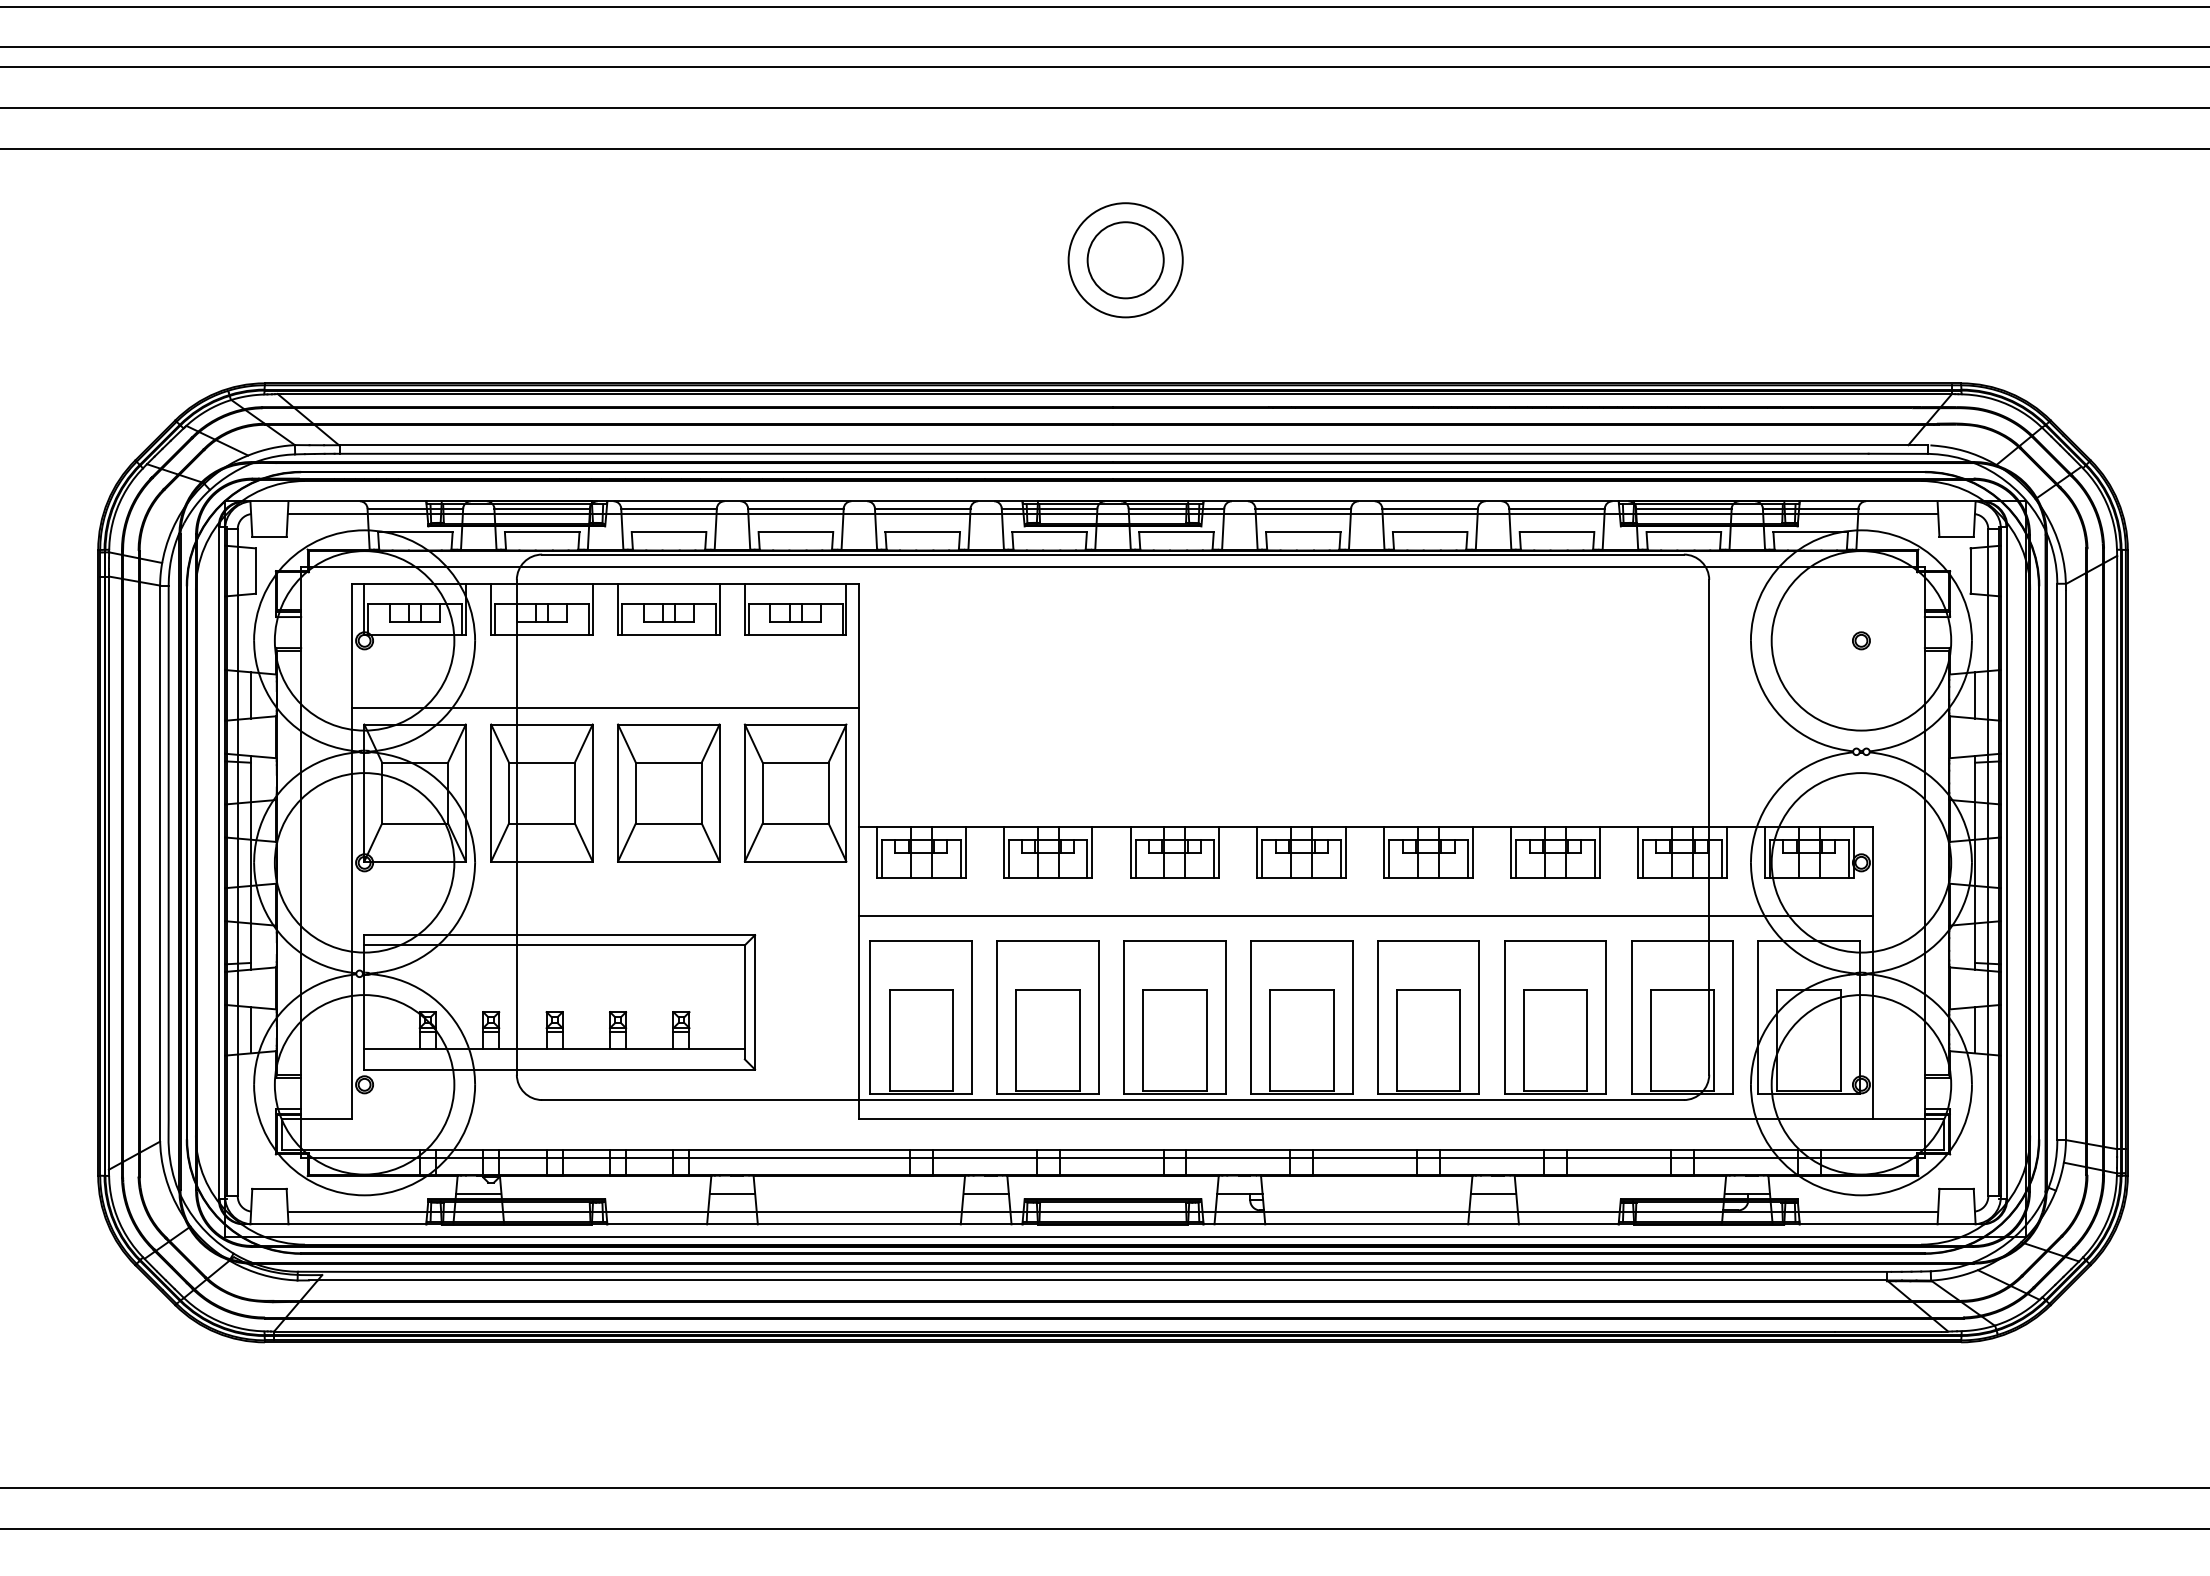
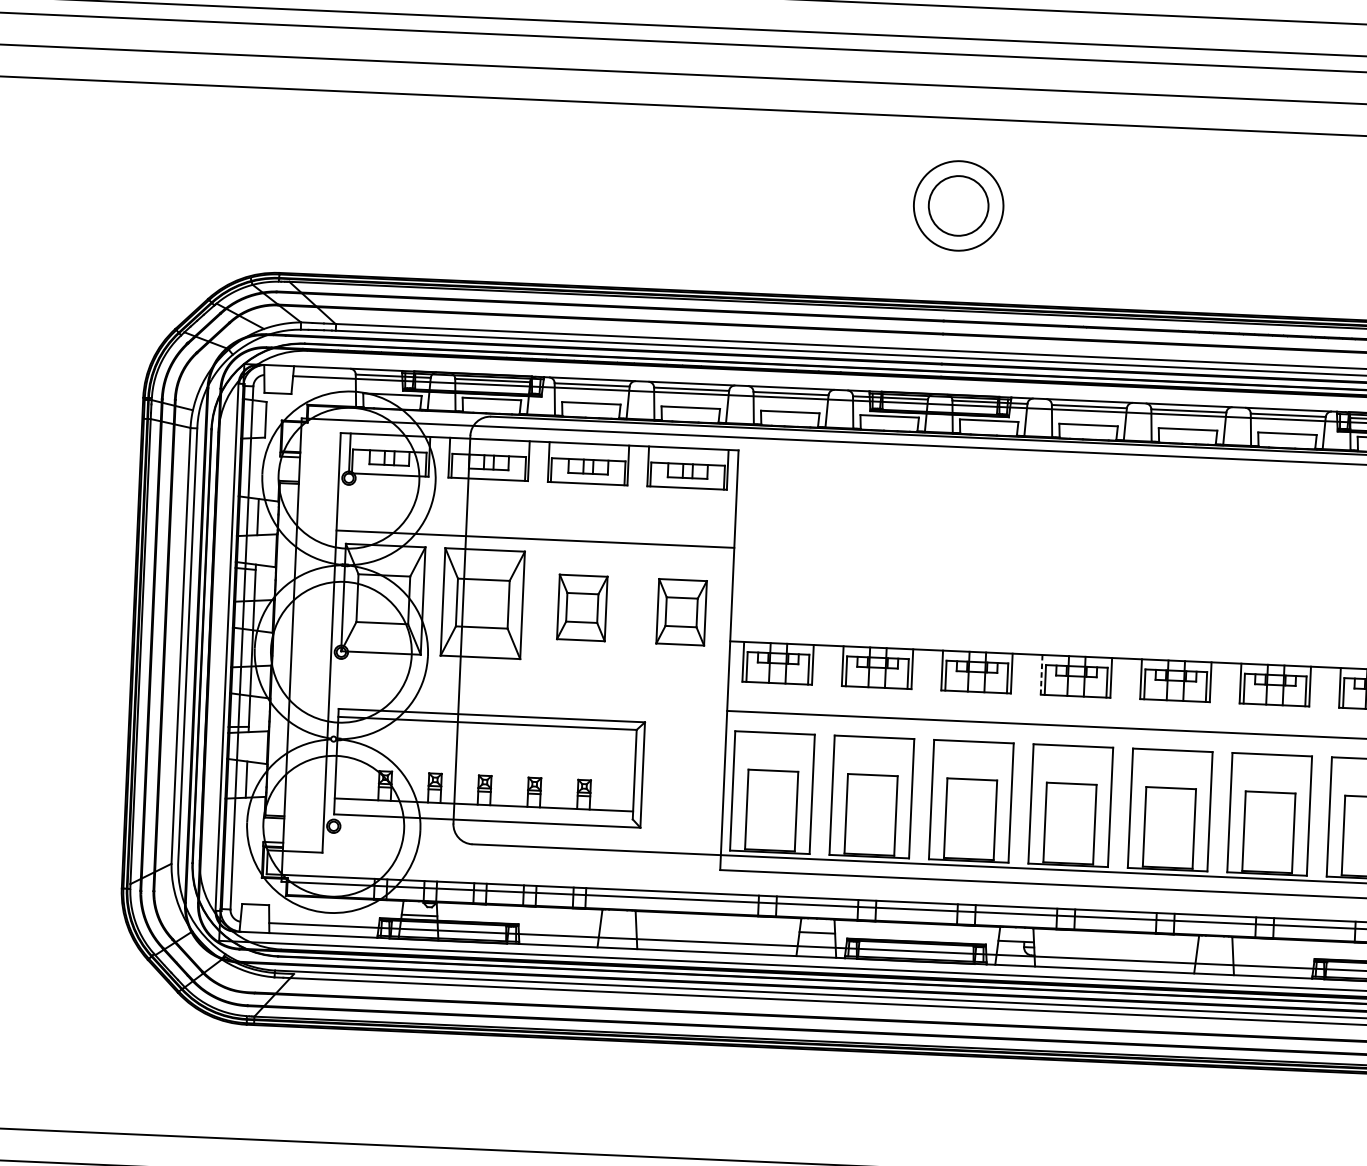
part: (668, 792) -> (582, 607), size x0.6
part: (795, 792) -> (681, 611), size x0.6
line: (1257, 853) -> (1041, 675), solid -> dashed
line: (732, 1193) -> (618, 924), removed
line: (1493, 1193) -> (1215, 950), removed

